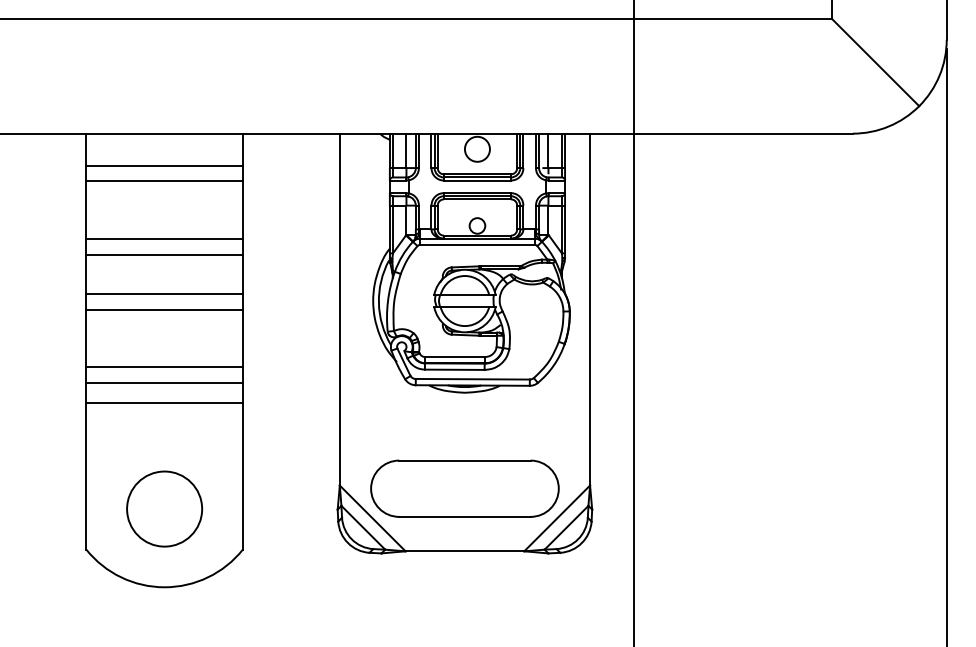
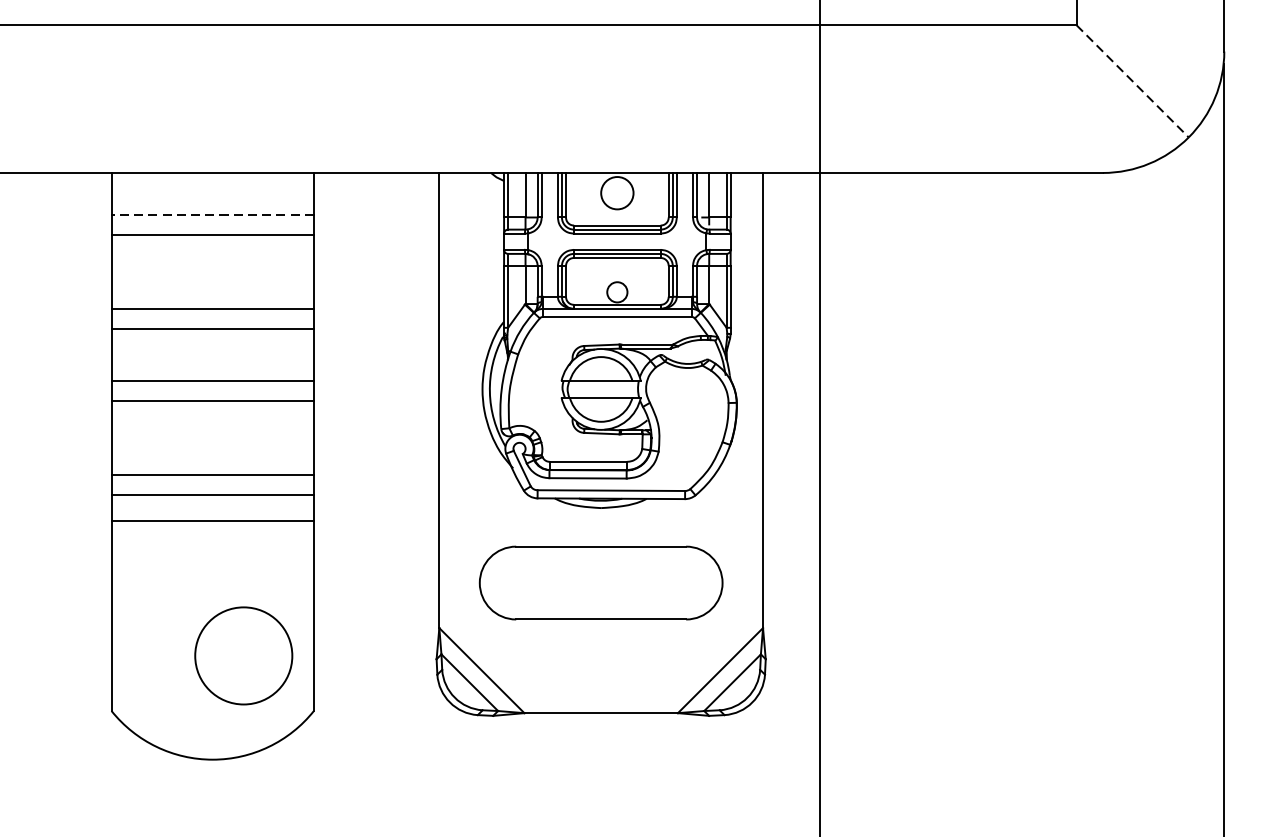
line: (876, 63) -> (1133, 82), solid -> dashed
line: (164, 166) -> (212, 215), solid -> dashed
part: (464, 488) -> (600, 582), moved
circle: (164, 508) -> (243, 655), moved

